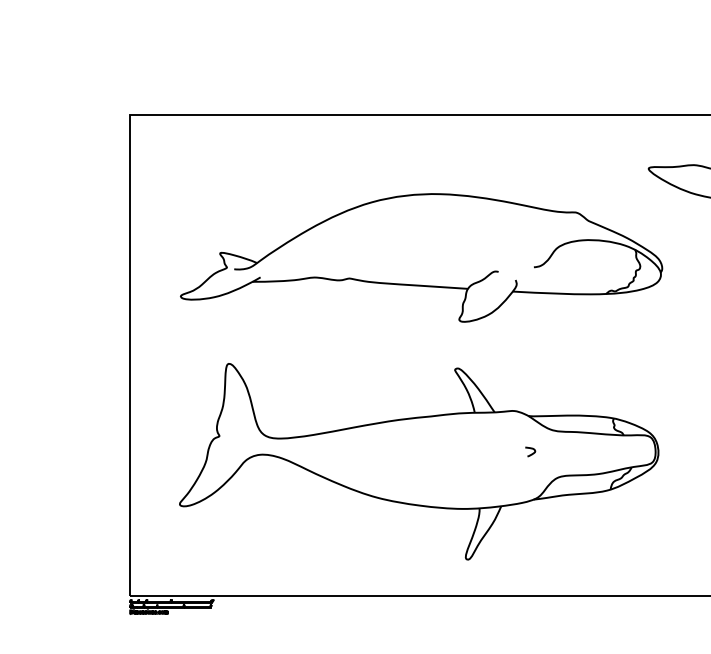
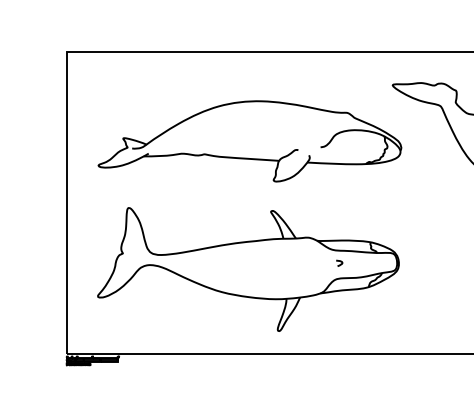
curve: (530, 448) -> (339, 261), moved

